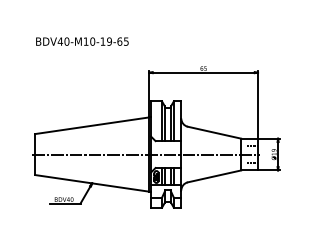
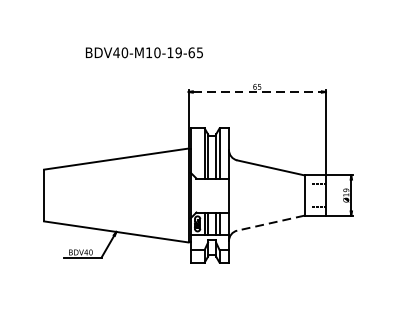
text: (82, 41) -> (144, 52), moved
line: (203, 72) -> (257, 91), solid -> dashed
line: (145, 154) -> (183, 195), removed
line: (214, 176) -> (270, 223), solid -> dashed

